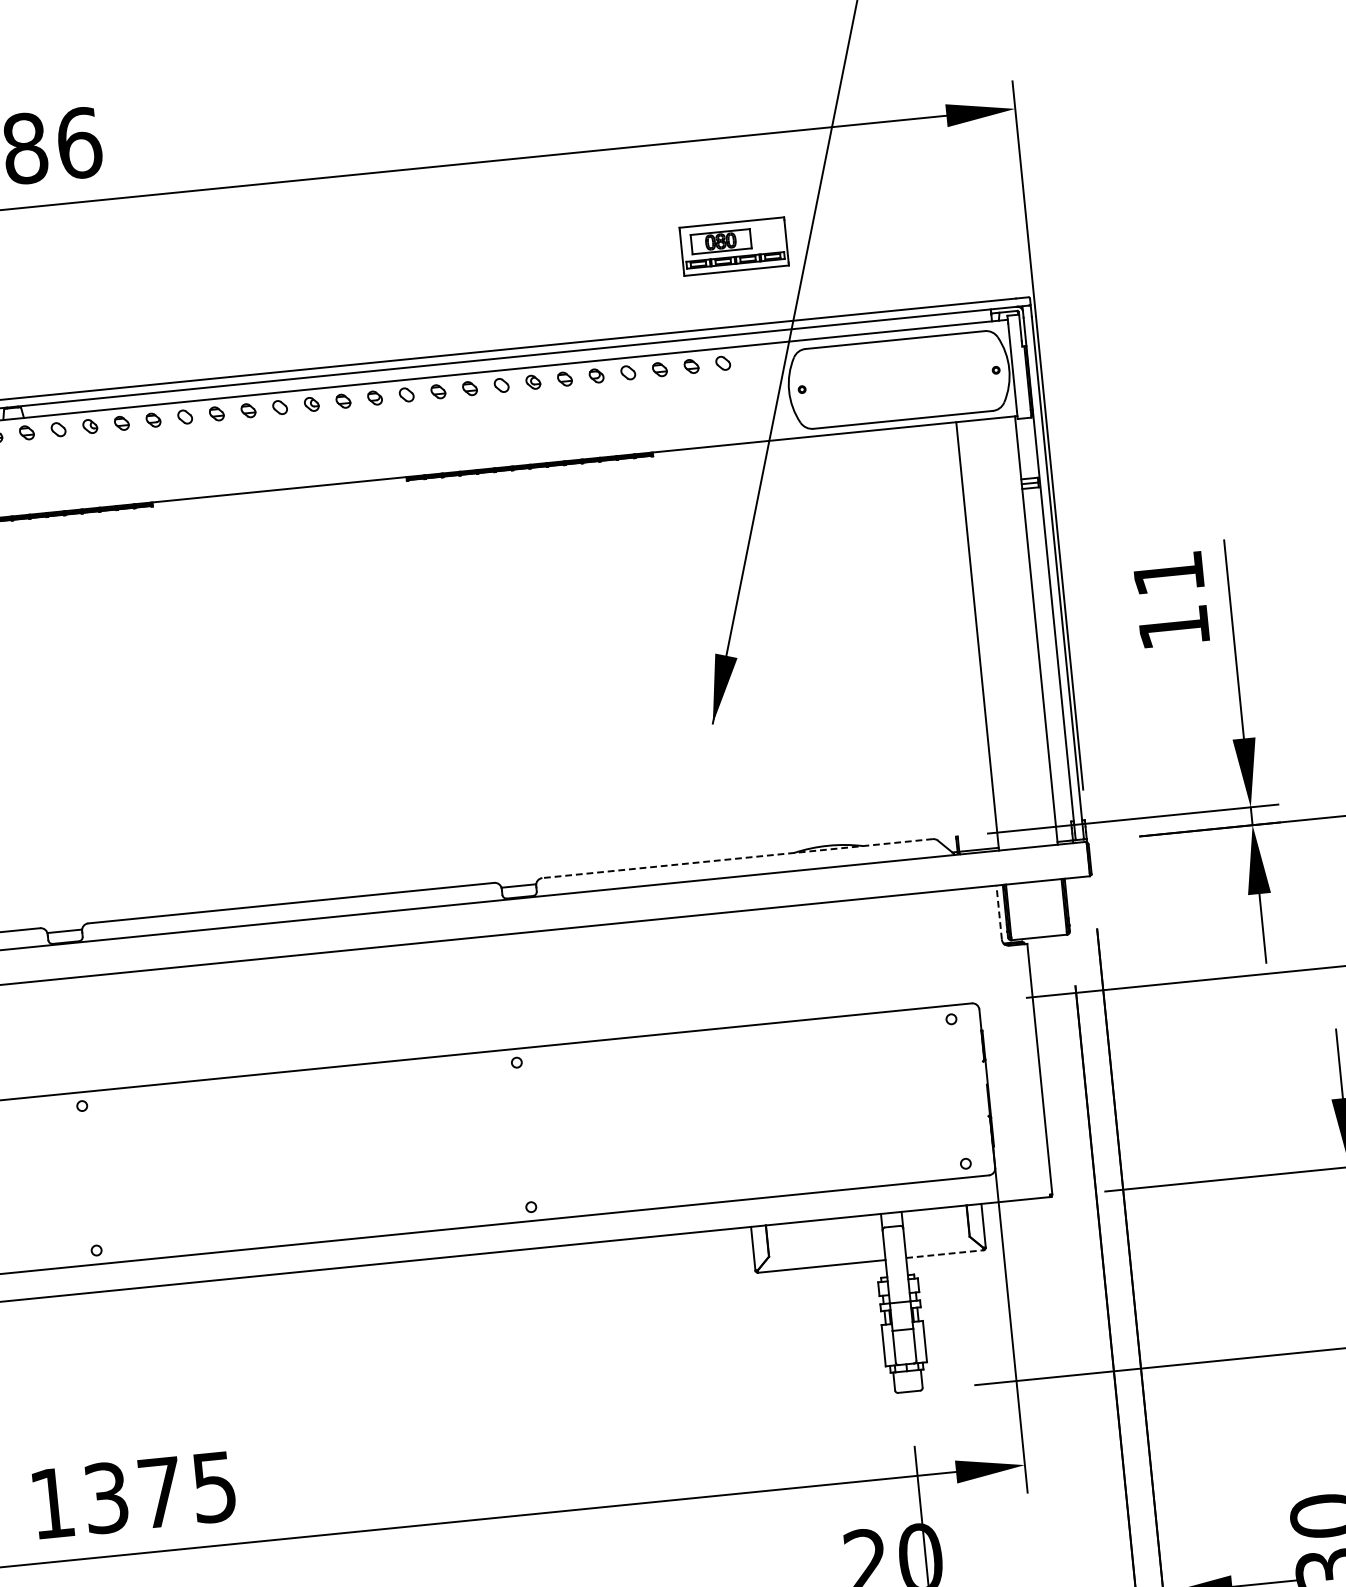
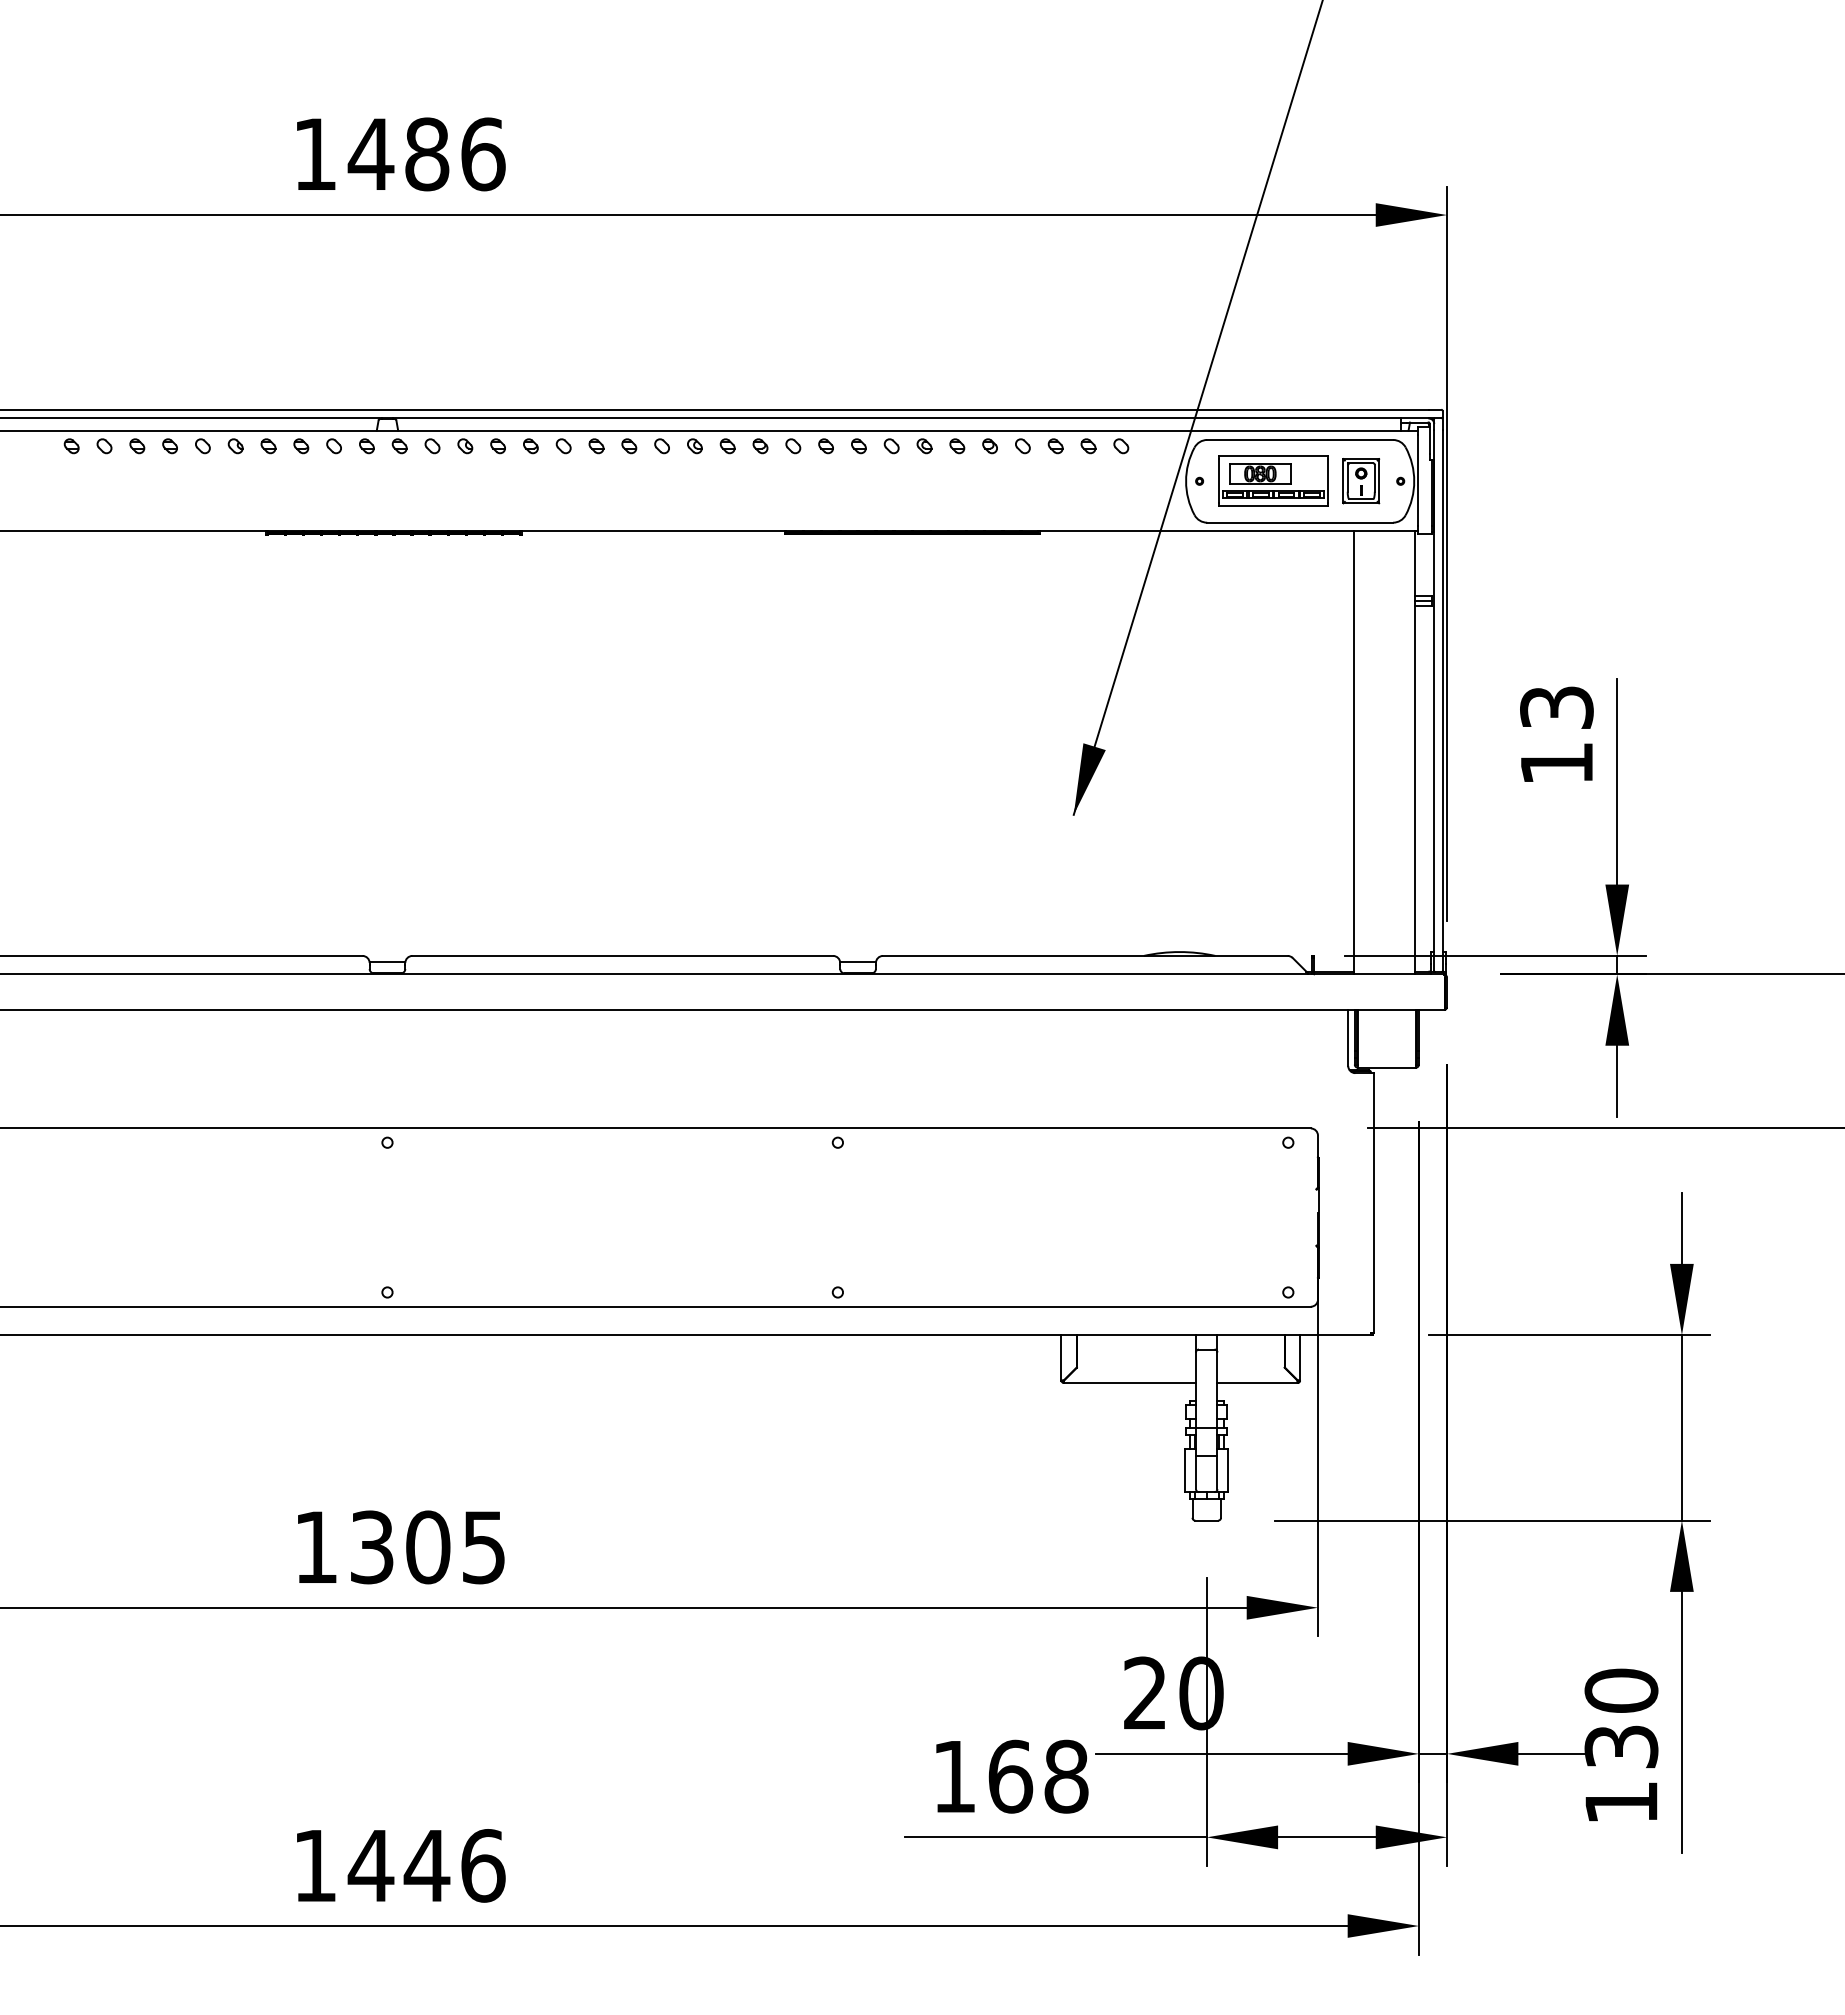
part: (734, 246) -> (1273, 480), moved
part: (958, 374) -> (1361, 481), added
text: (1168, 573) -> (1556, 707), 11 -> 13
line: (736, 858) -> (1084, 955), dashed -> solid
line: (999, 912) -> (1348, 1038), dashed -> solid
line: (945, 1254) -> (1258, 1383), dashed -> solid
text: (160, 1492) -> (428, 1547), 1375 -> 1305

